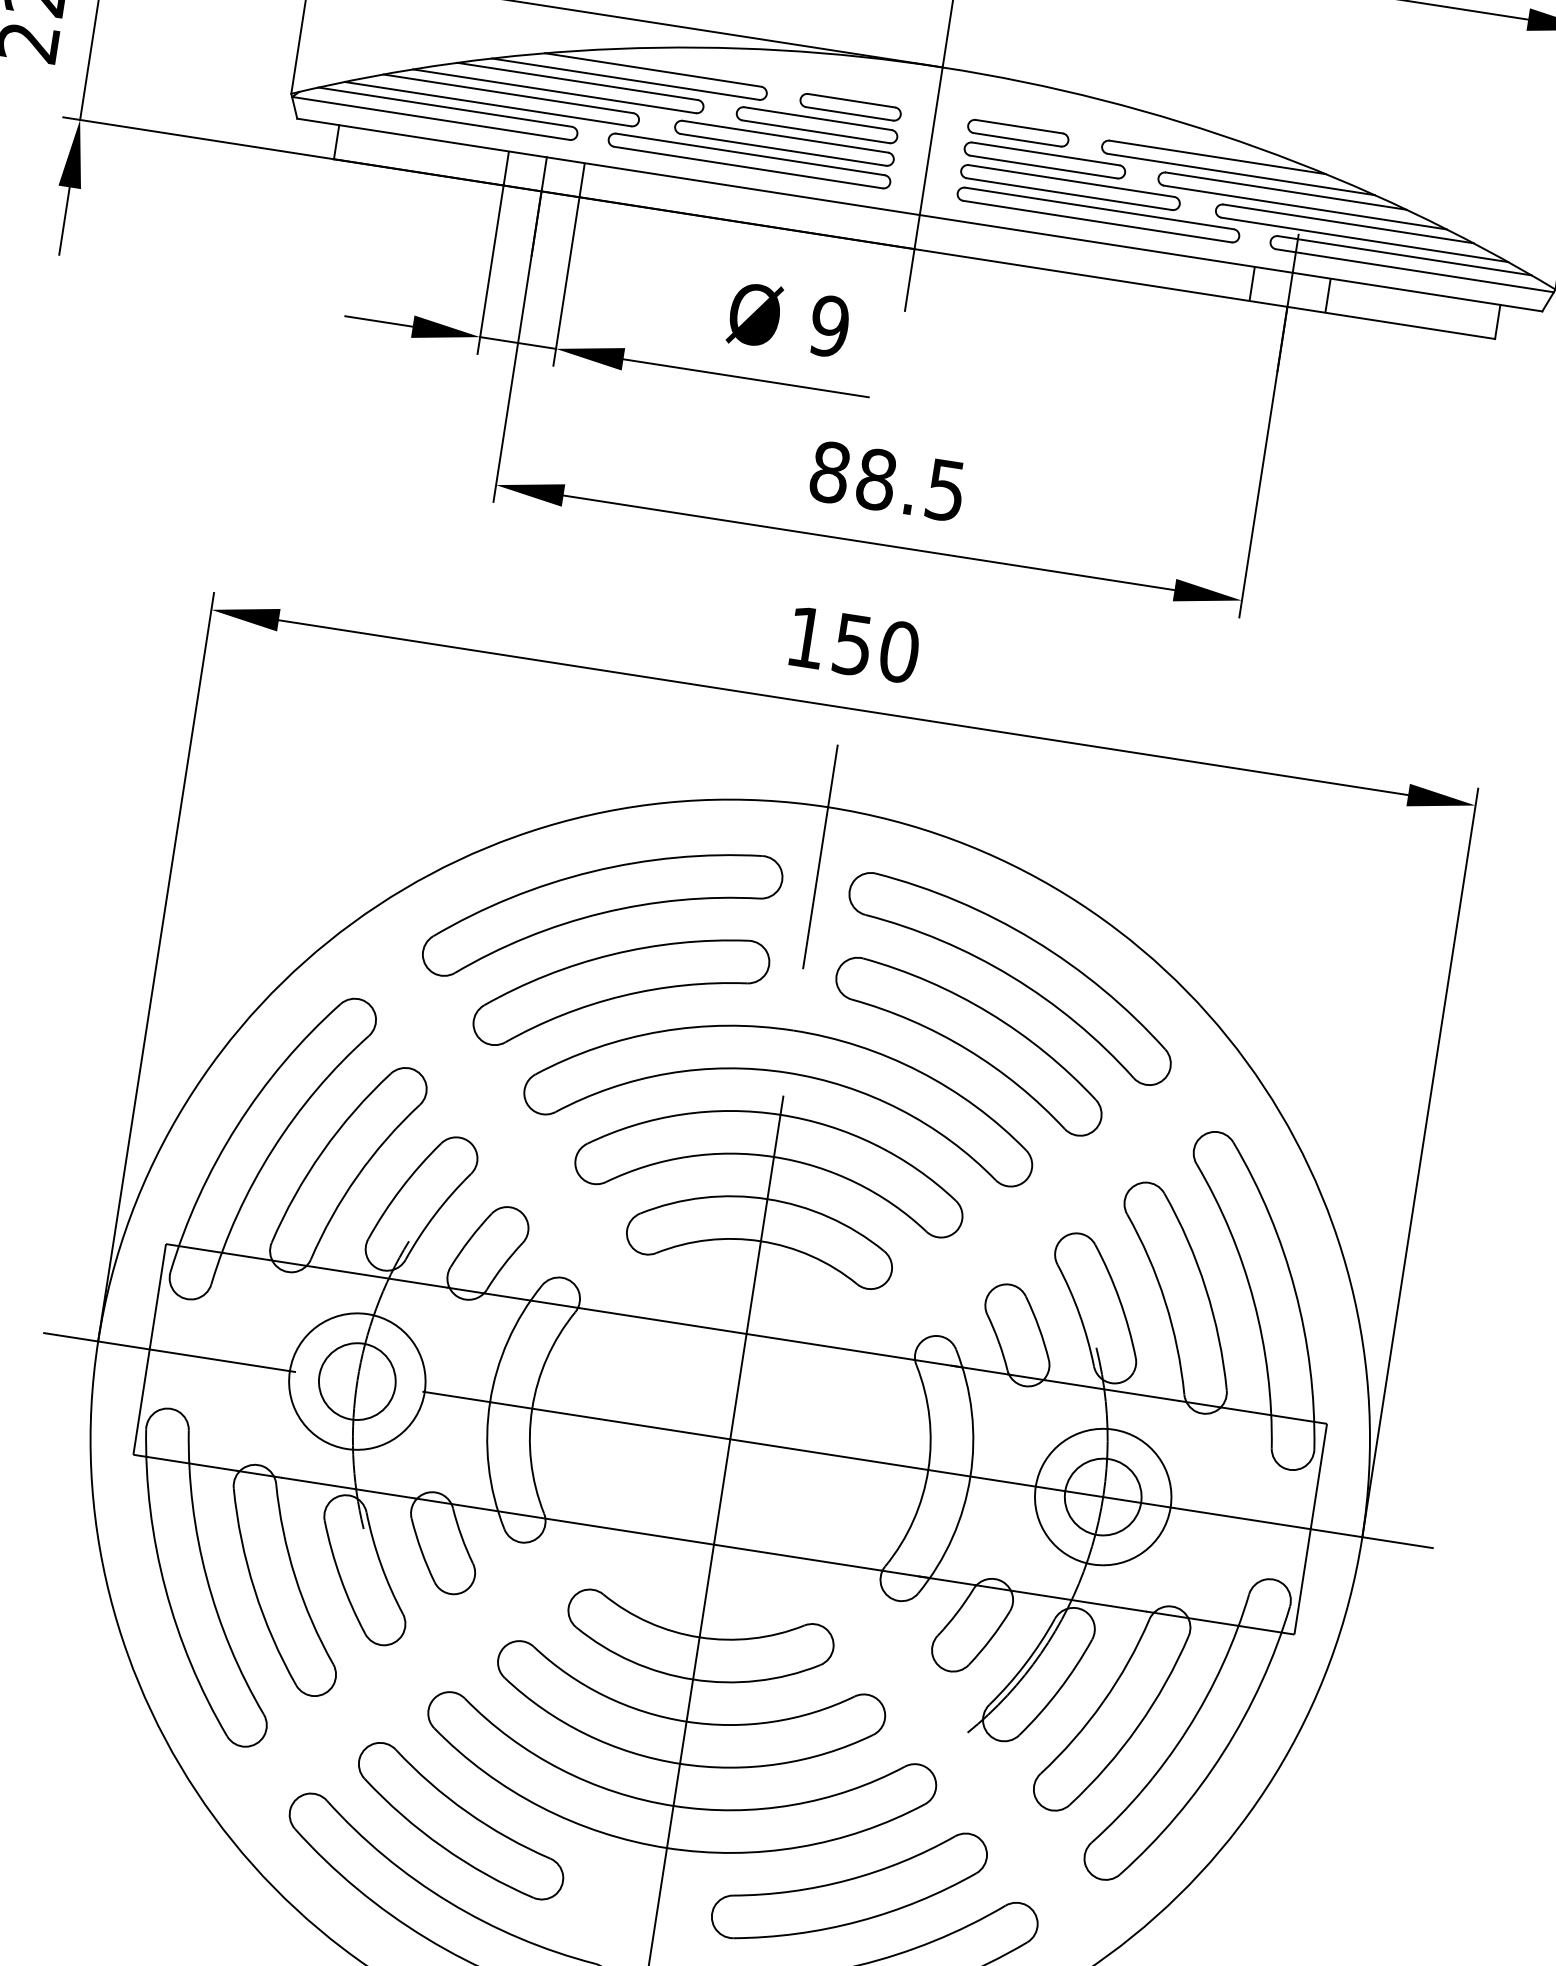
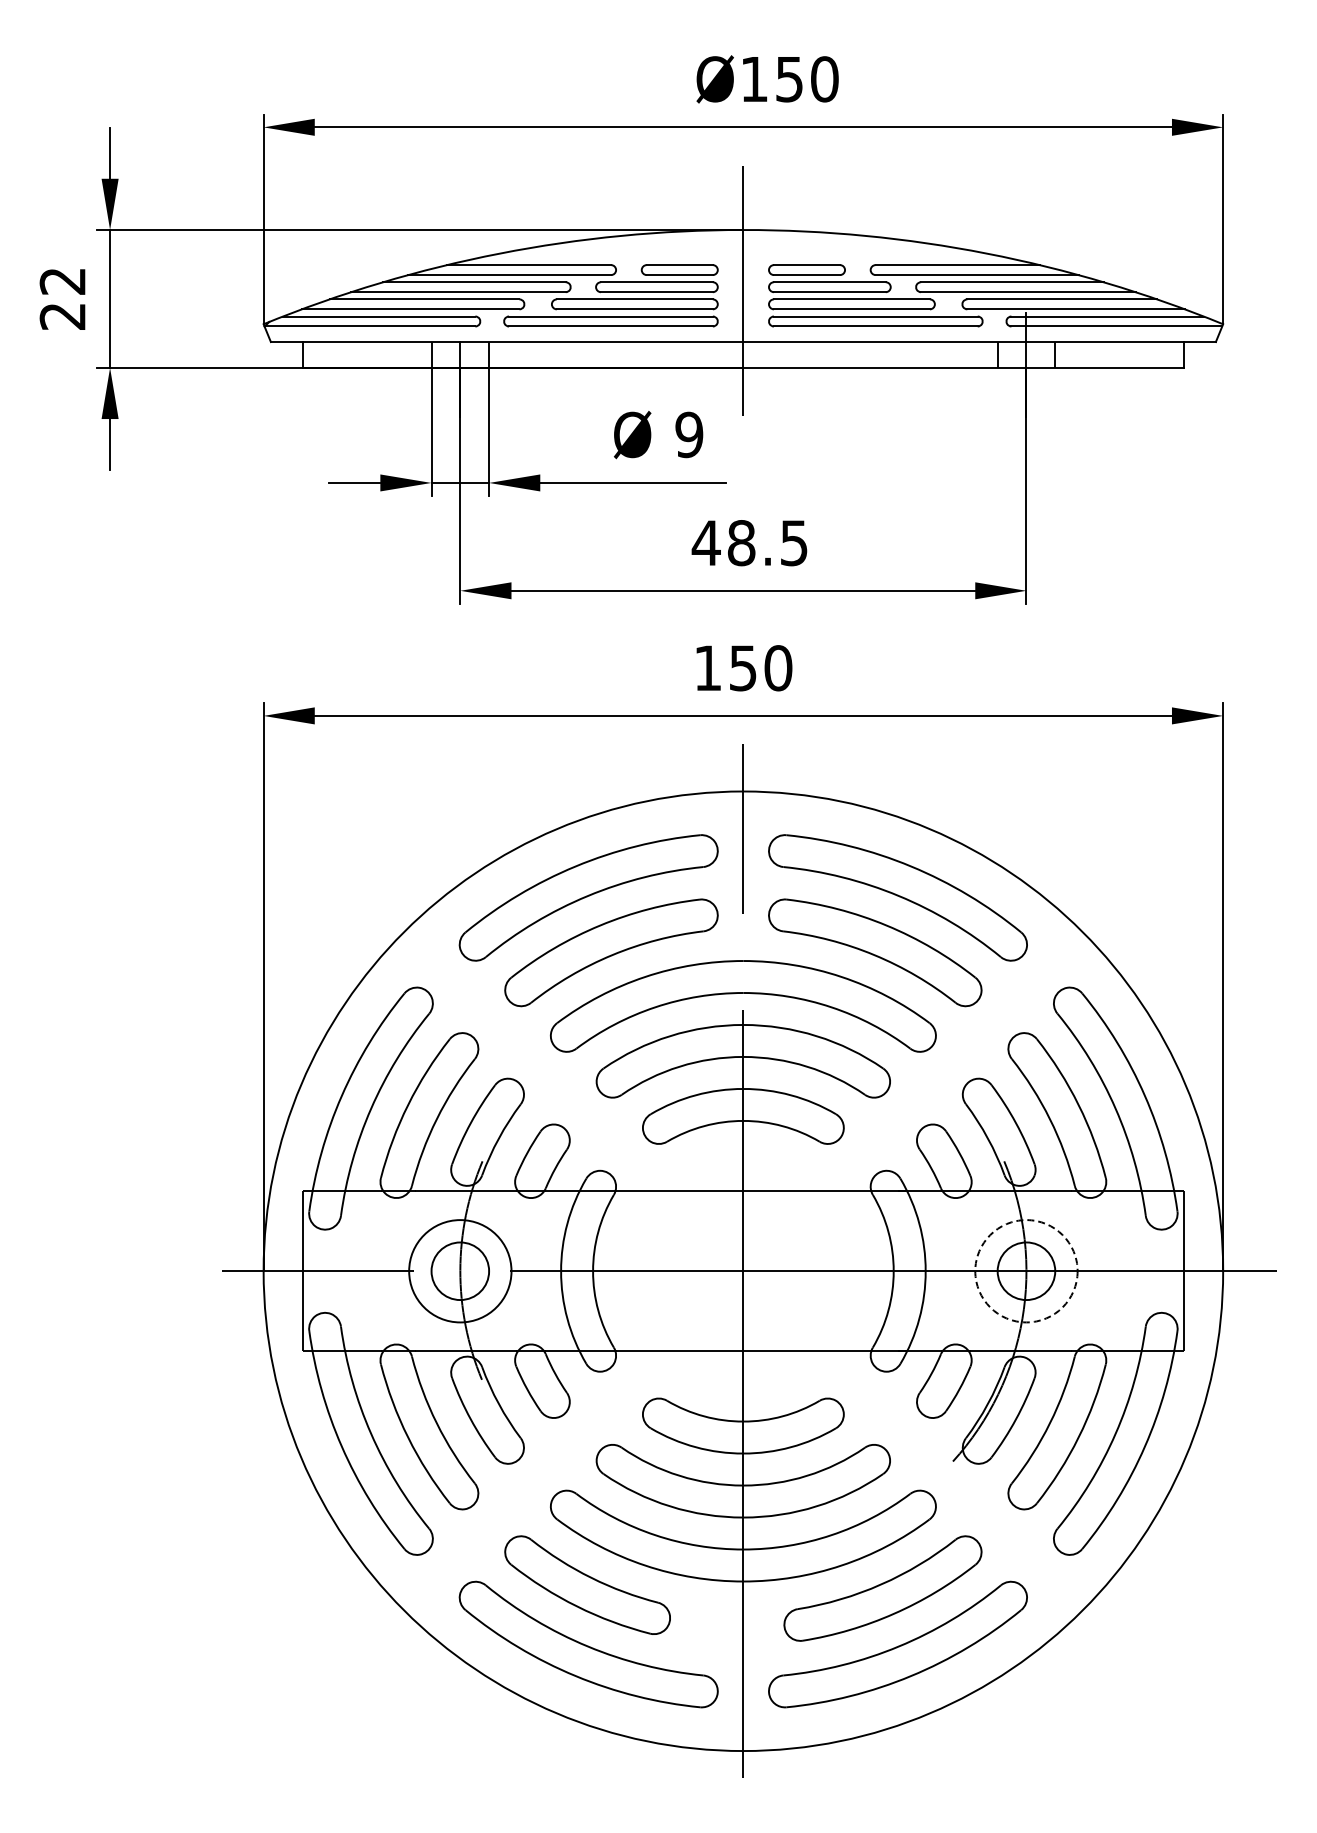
text: (828, 472) -> (705, 543), 88.5 -> 48.5
circle: (1103, 1497) -> (1026, 1271), solid -> dashed

